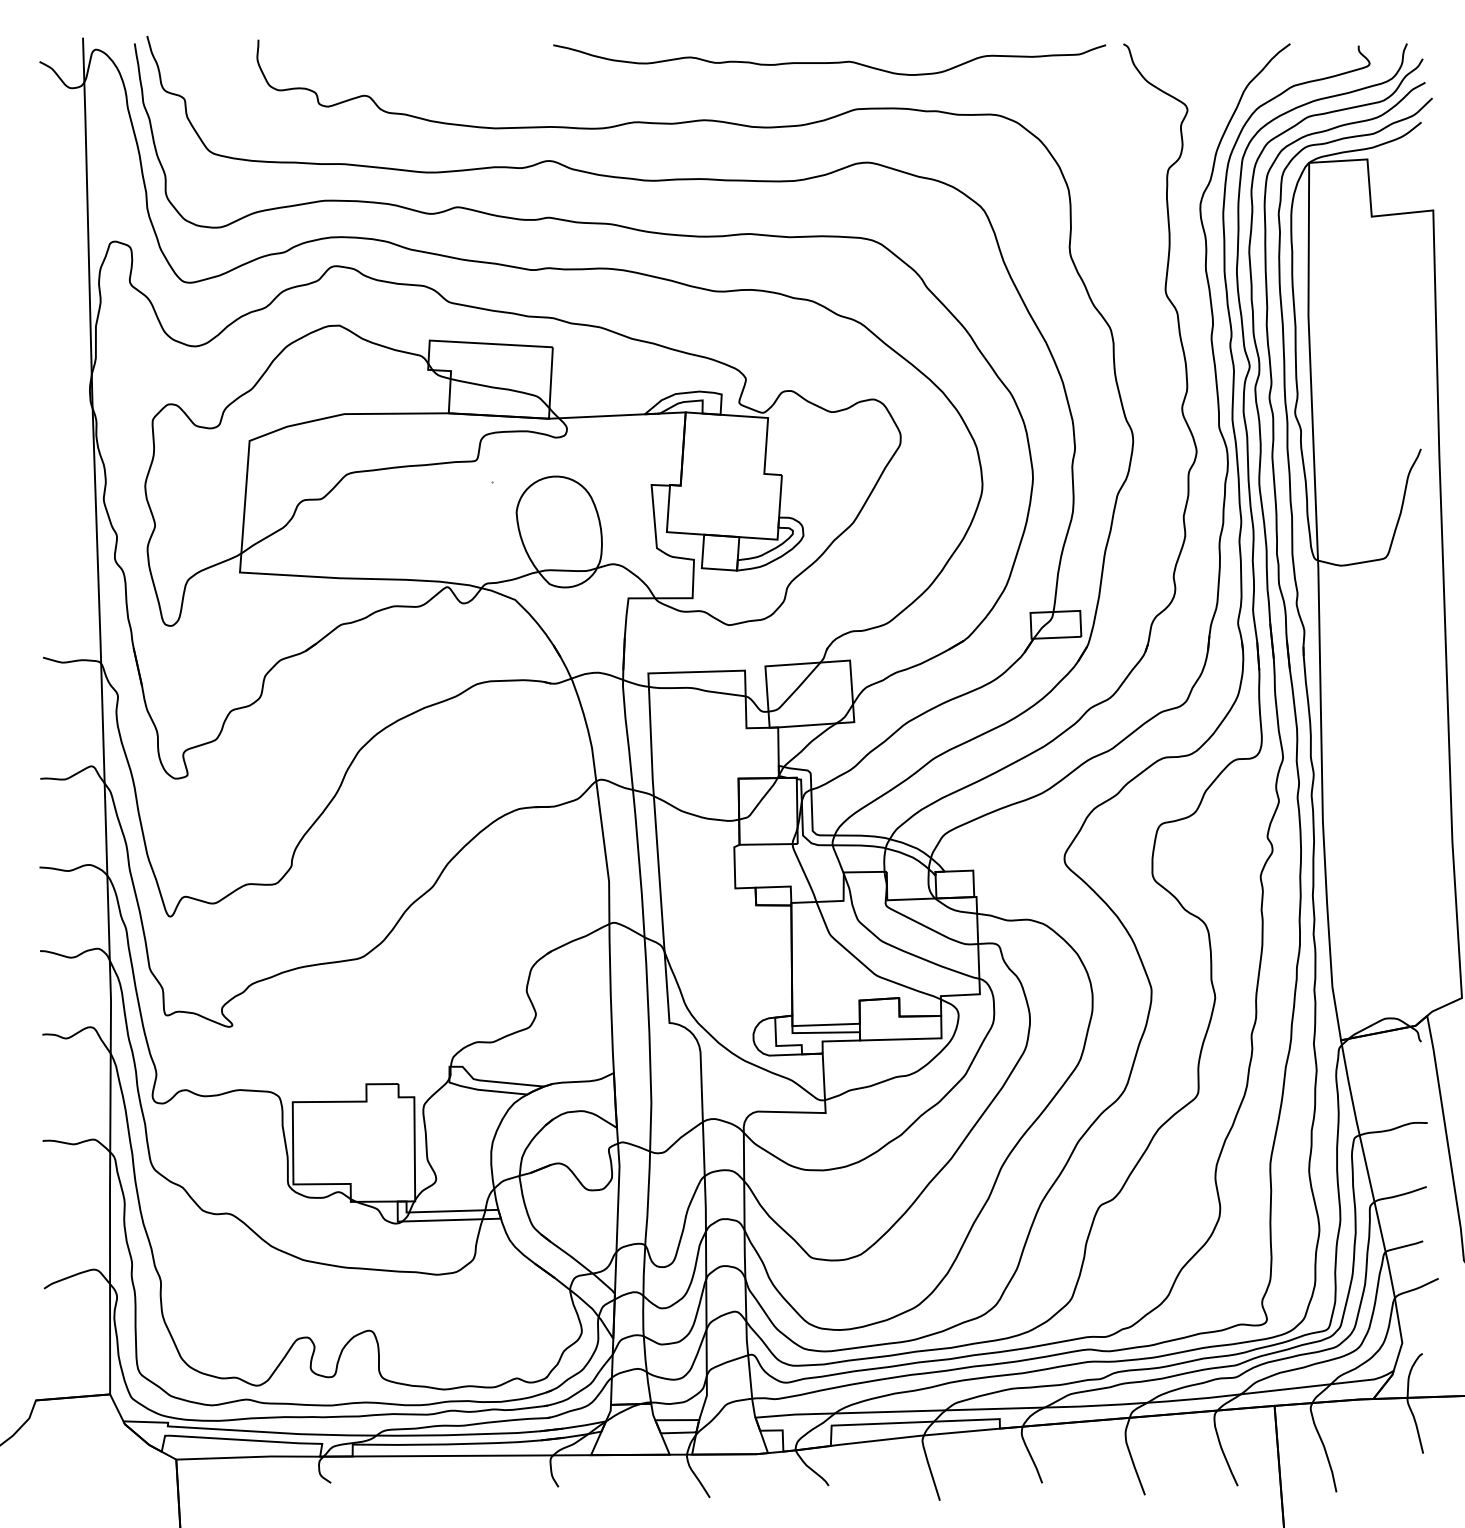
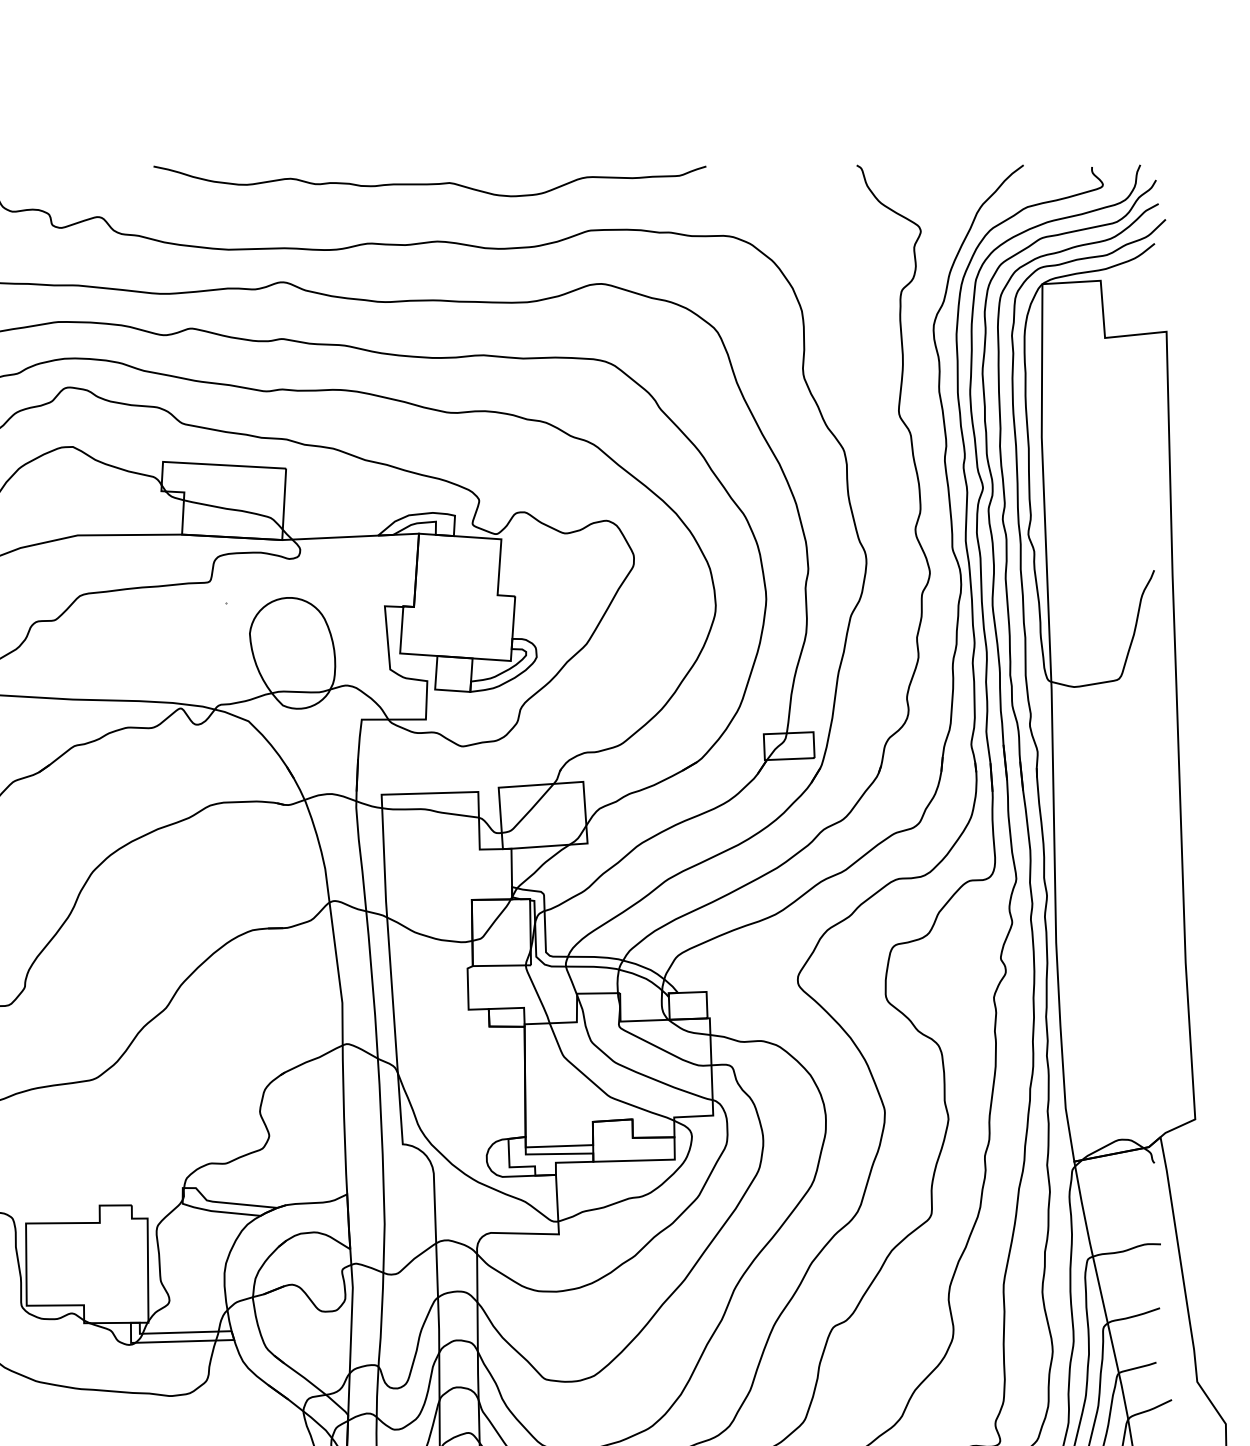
curve: (829, 62) -> (429, 183), moved

